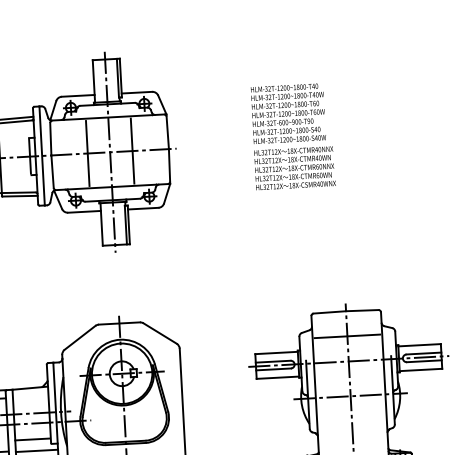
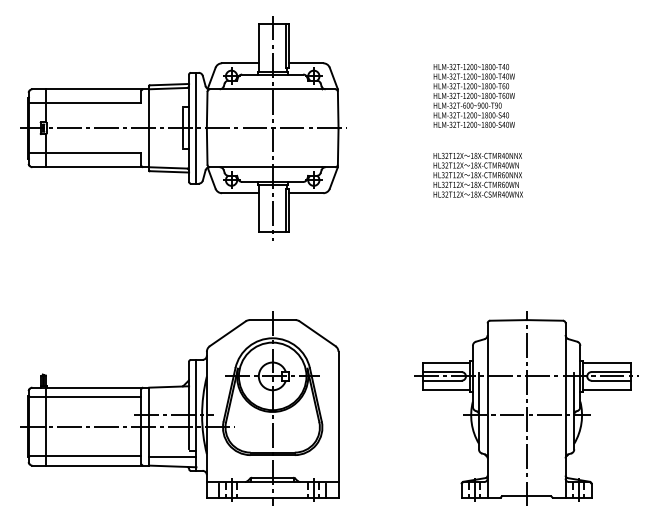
line: (132, 150) -> (297, 127), removed
line: (87, 152) -> (247, 127), removed
text: (294, 168) -> (477, 175), moved
line: (347, 336) -> (526, 348), removed
line: (32, 439) -> (168, 444), removed

